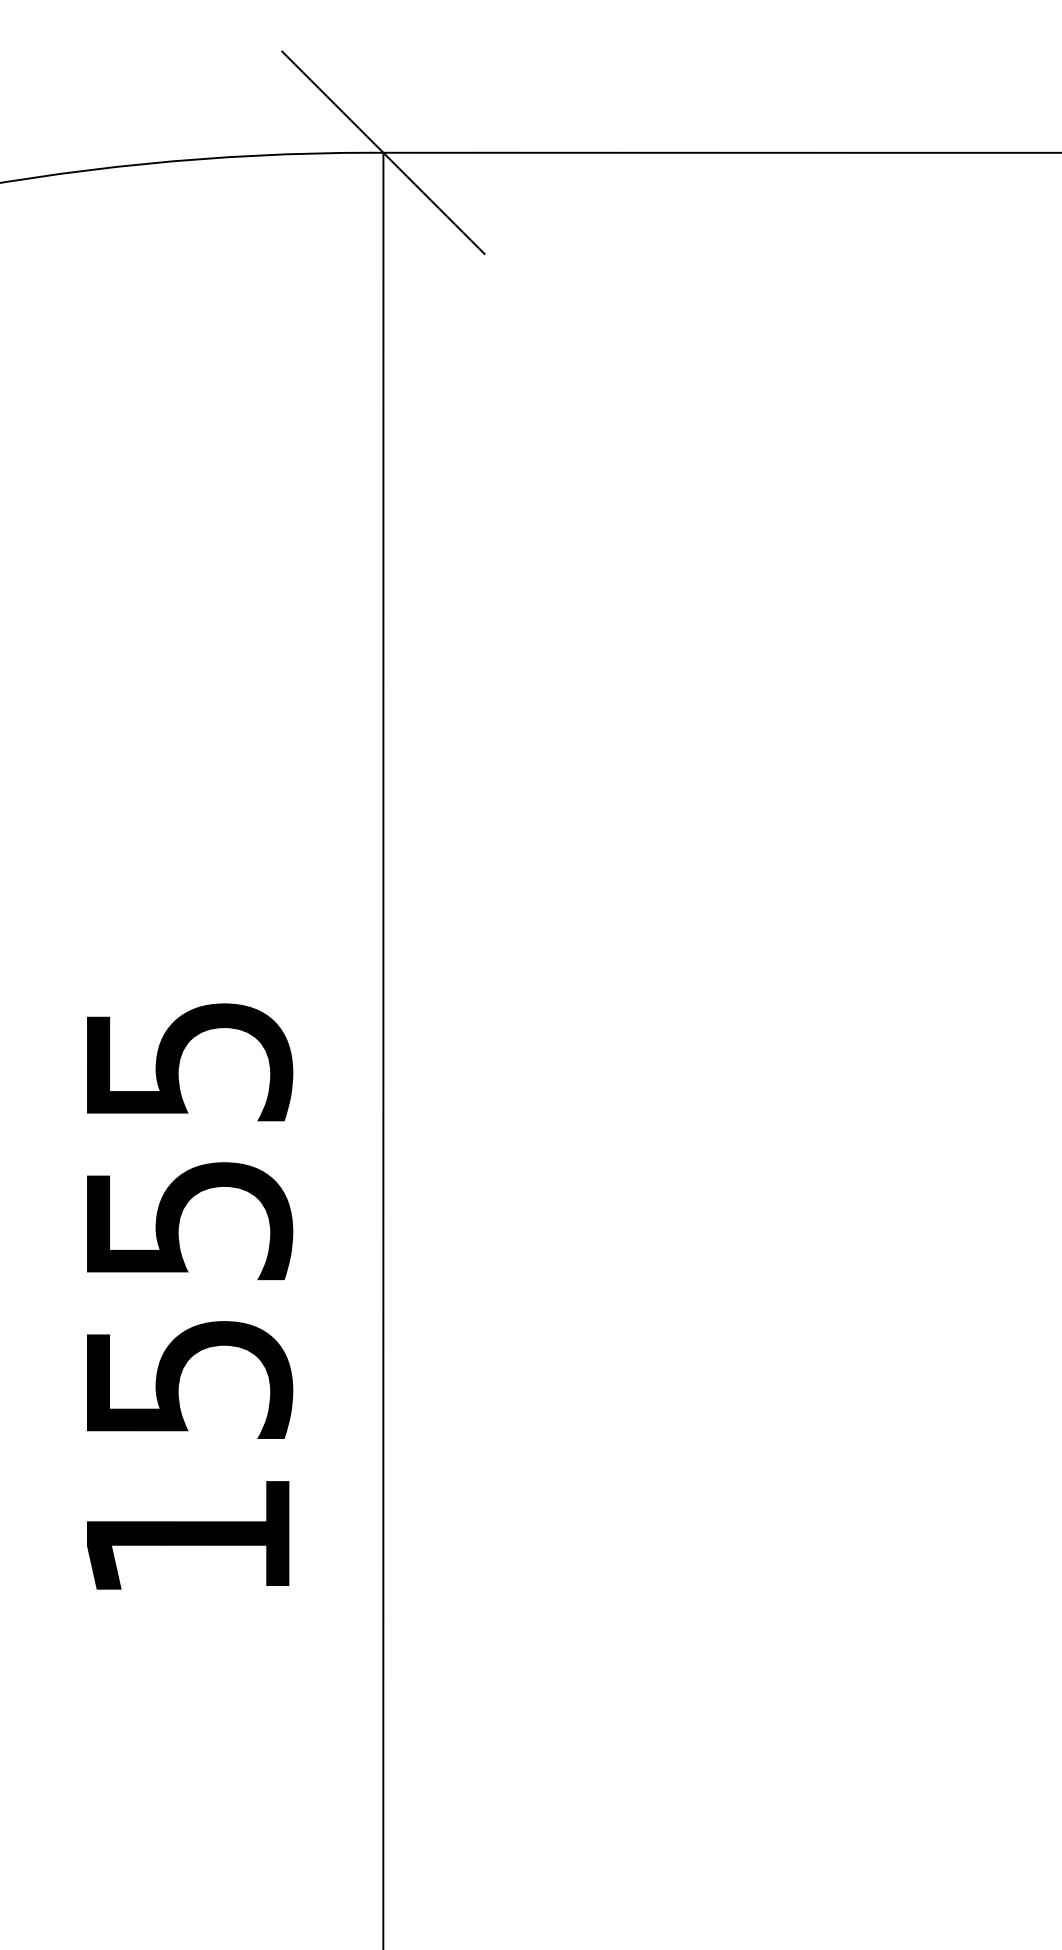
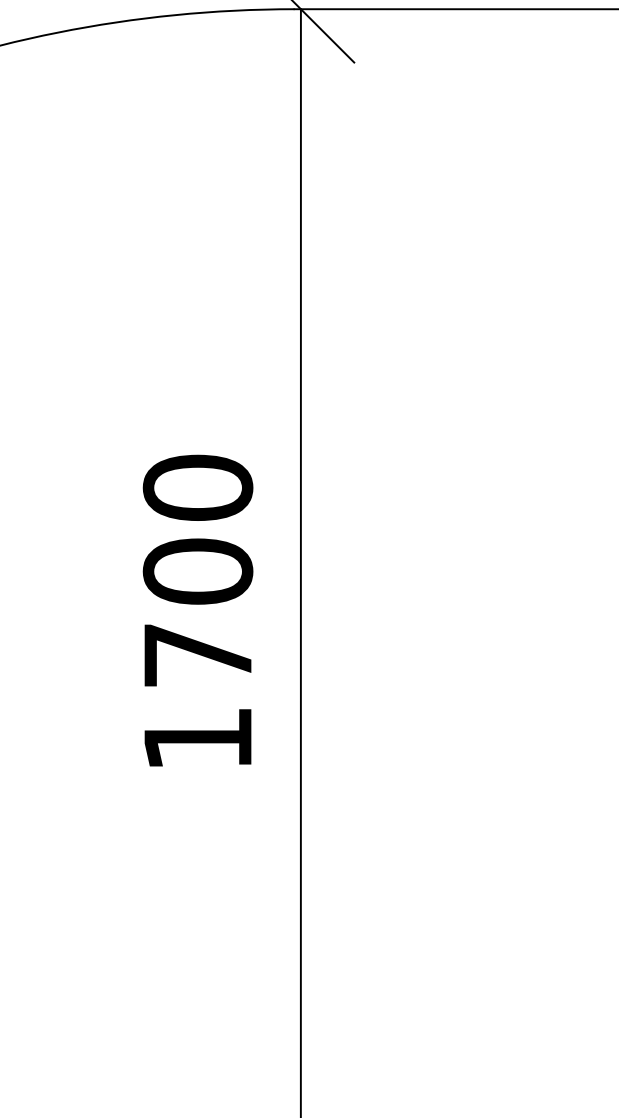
text: (187, 1217) -> (197, 570), 1555 -> 1700

